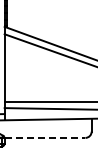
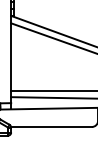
line: (45, 137) -> (52, 126), dashed -> solid

